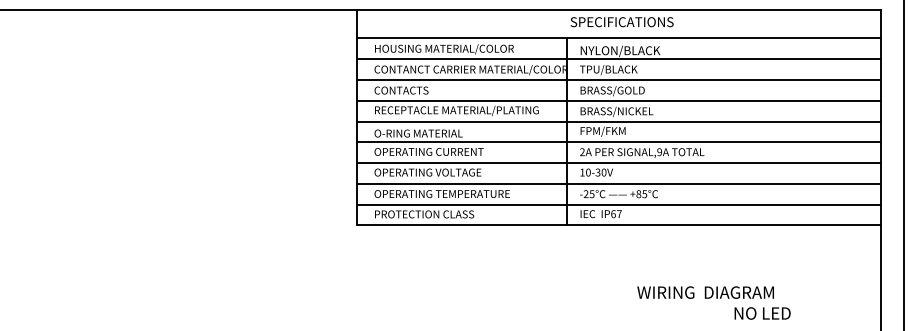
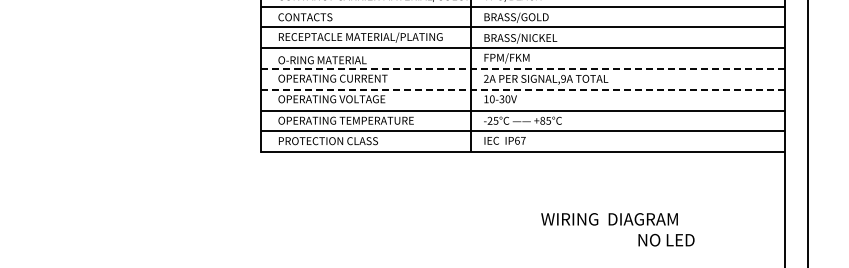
line: (618, 142) -> (522, 69), solid -> dashed
line: (618, 163) -> (522, 90), solid -> dashed

